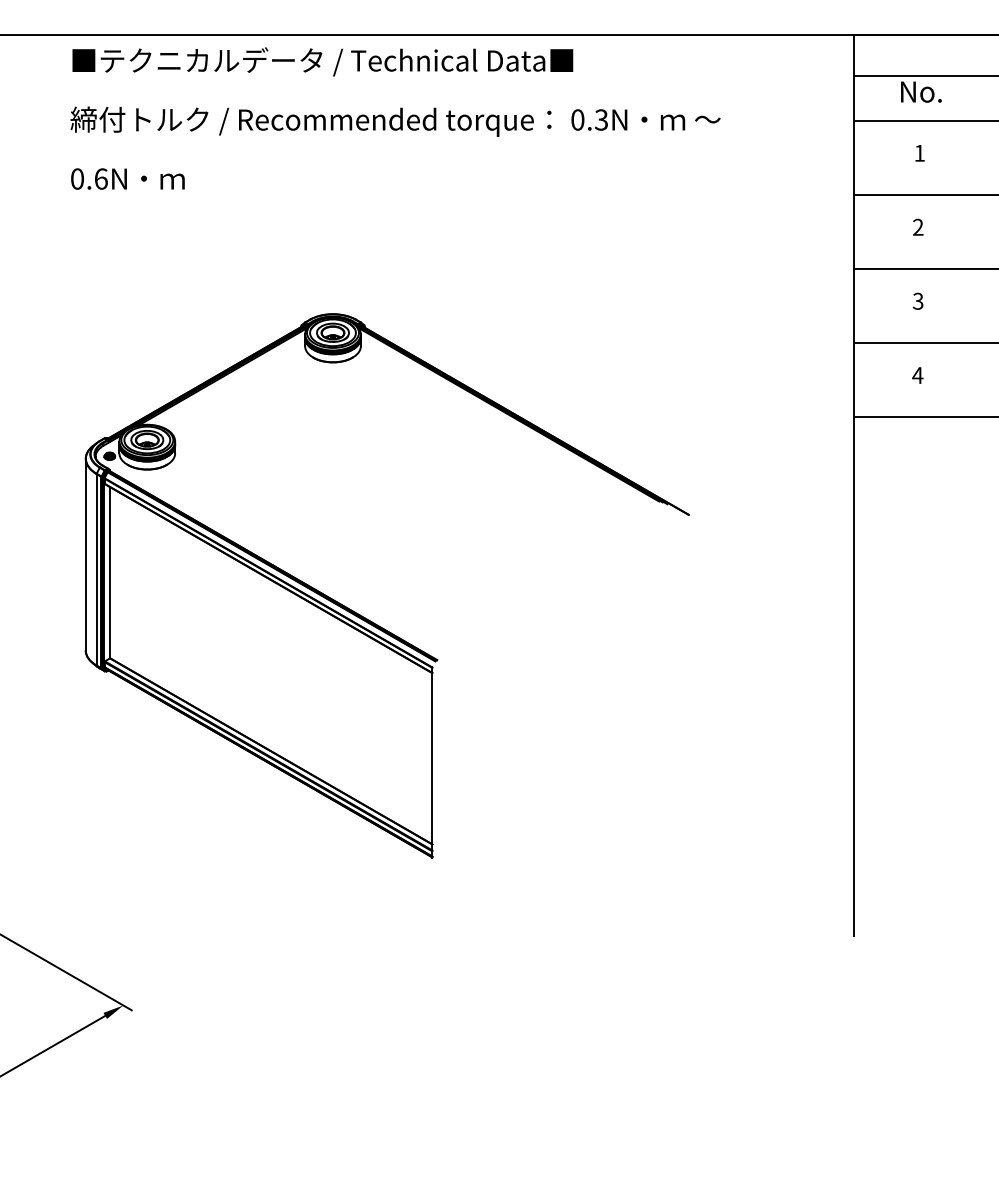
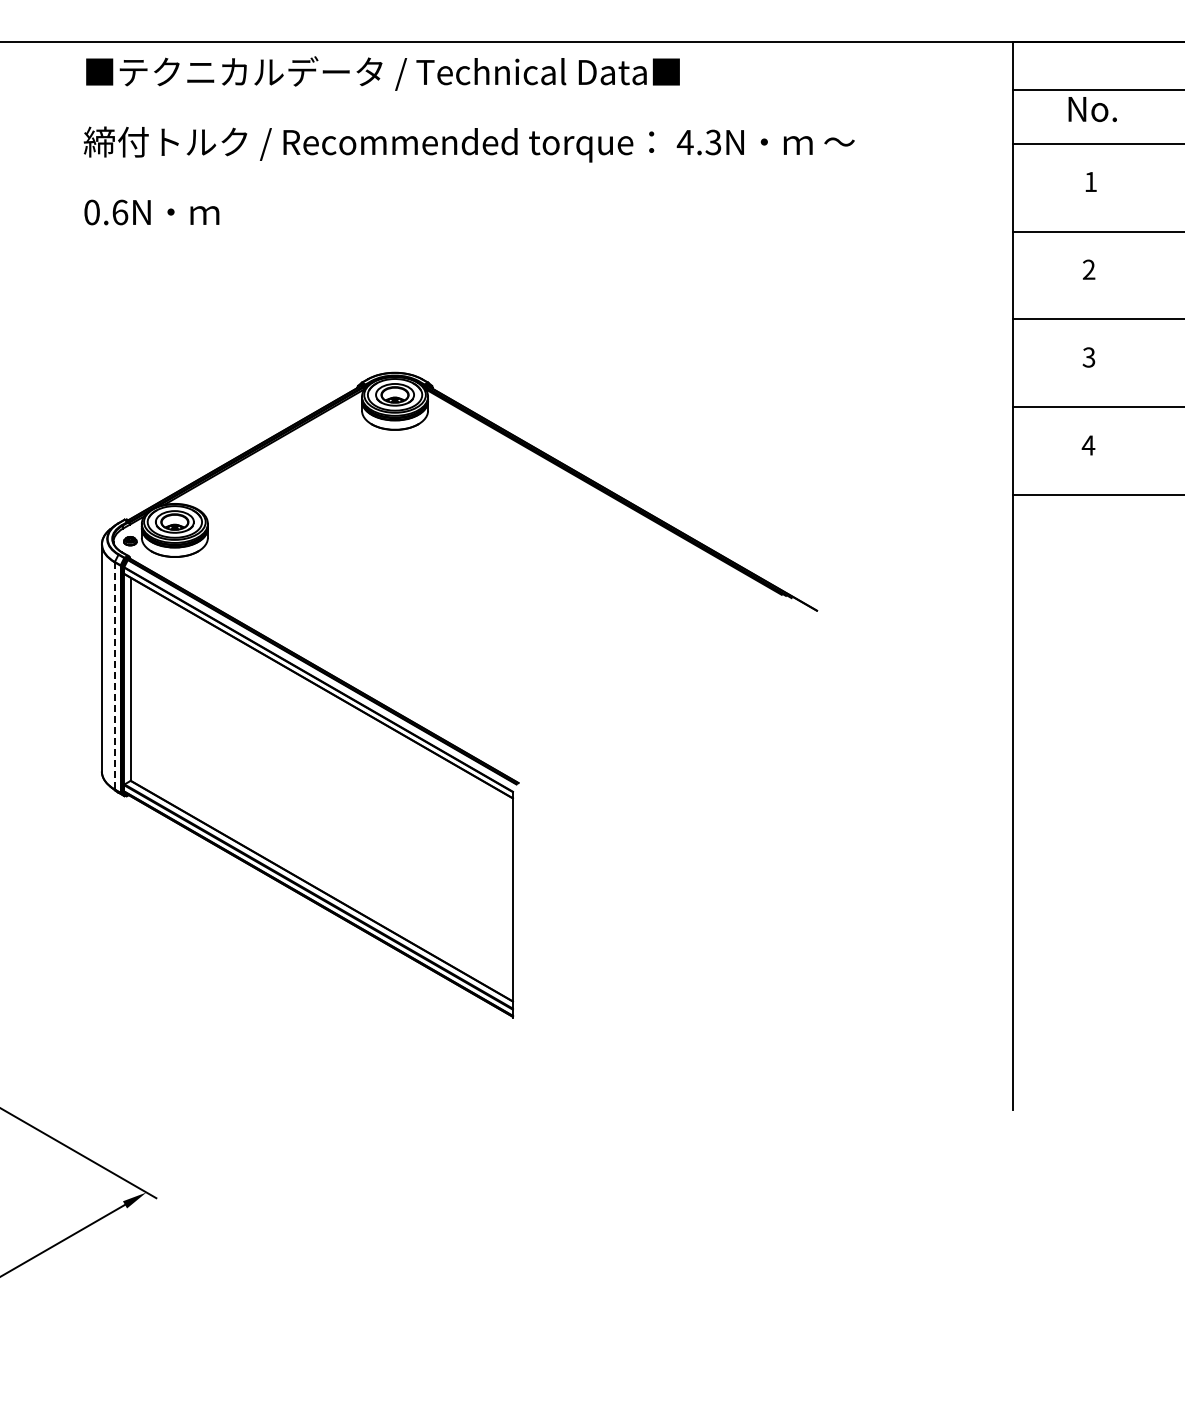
text: (577, 120) -> (684, 142), 0.3N -> 4.3N
line: (96, 569) -> (114, 675), solid -> dashed

